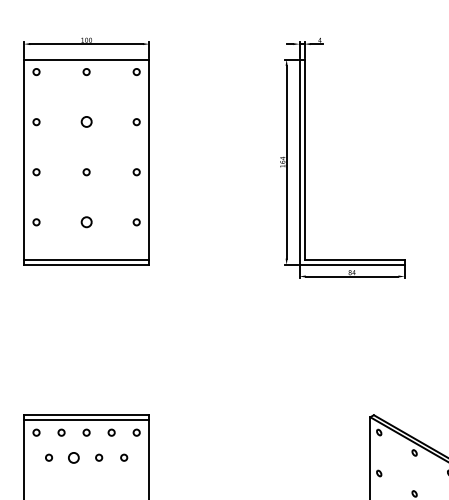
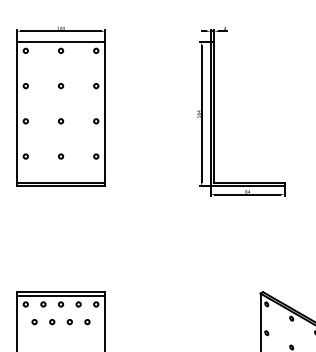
circle: (86, 122) -> (60, 86), size x0.62
circle: (86, 222) -> (60, 156), size x0.62
circle: (74, 457) -> (52, 321), size x0.62

